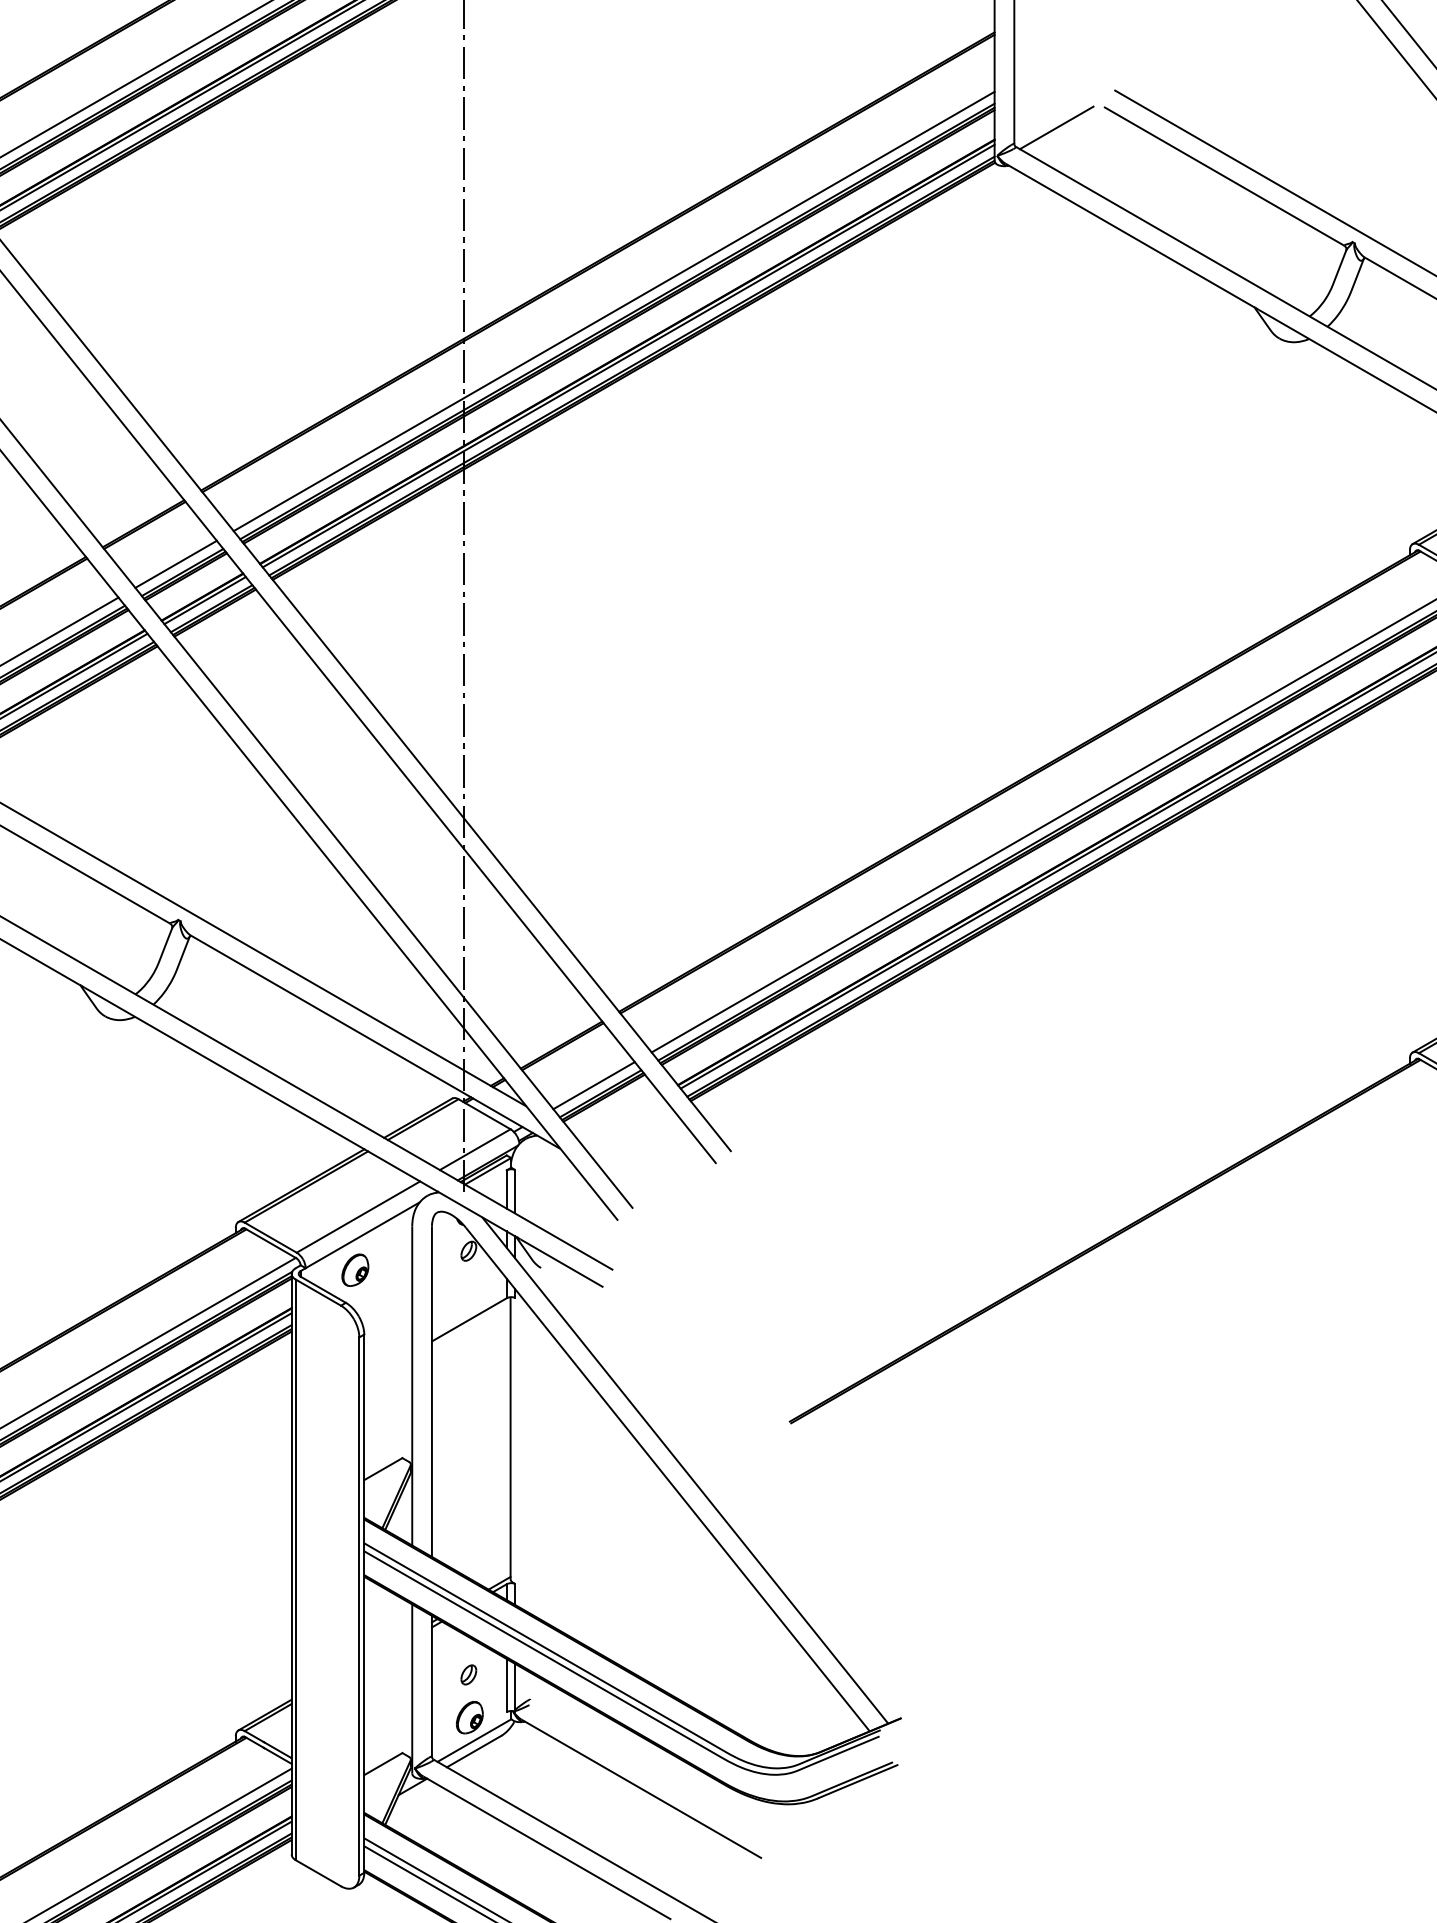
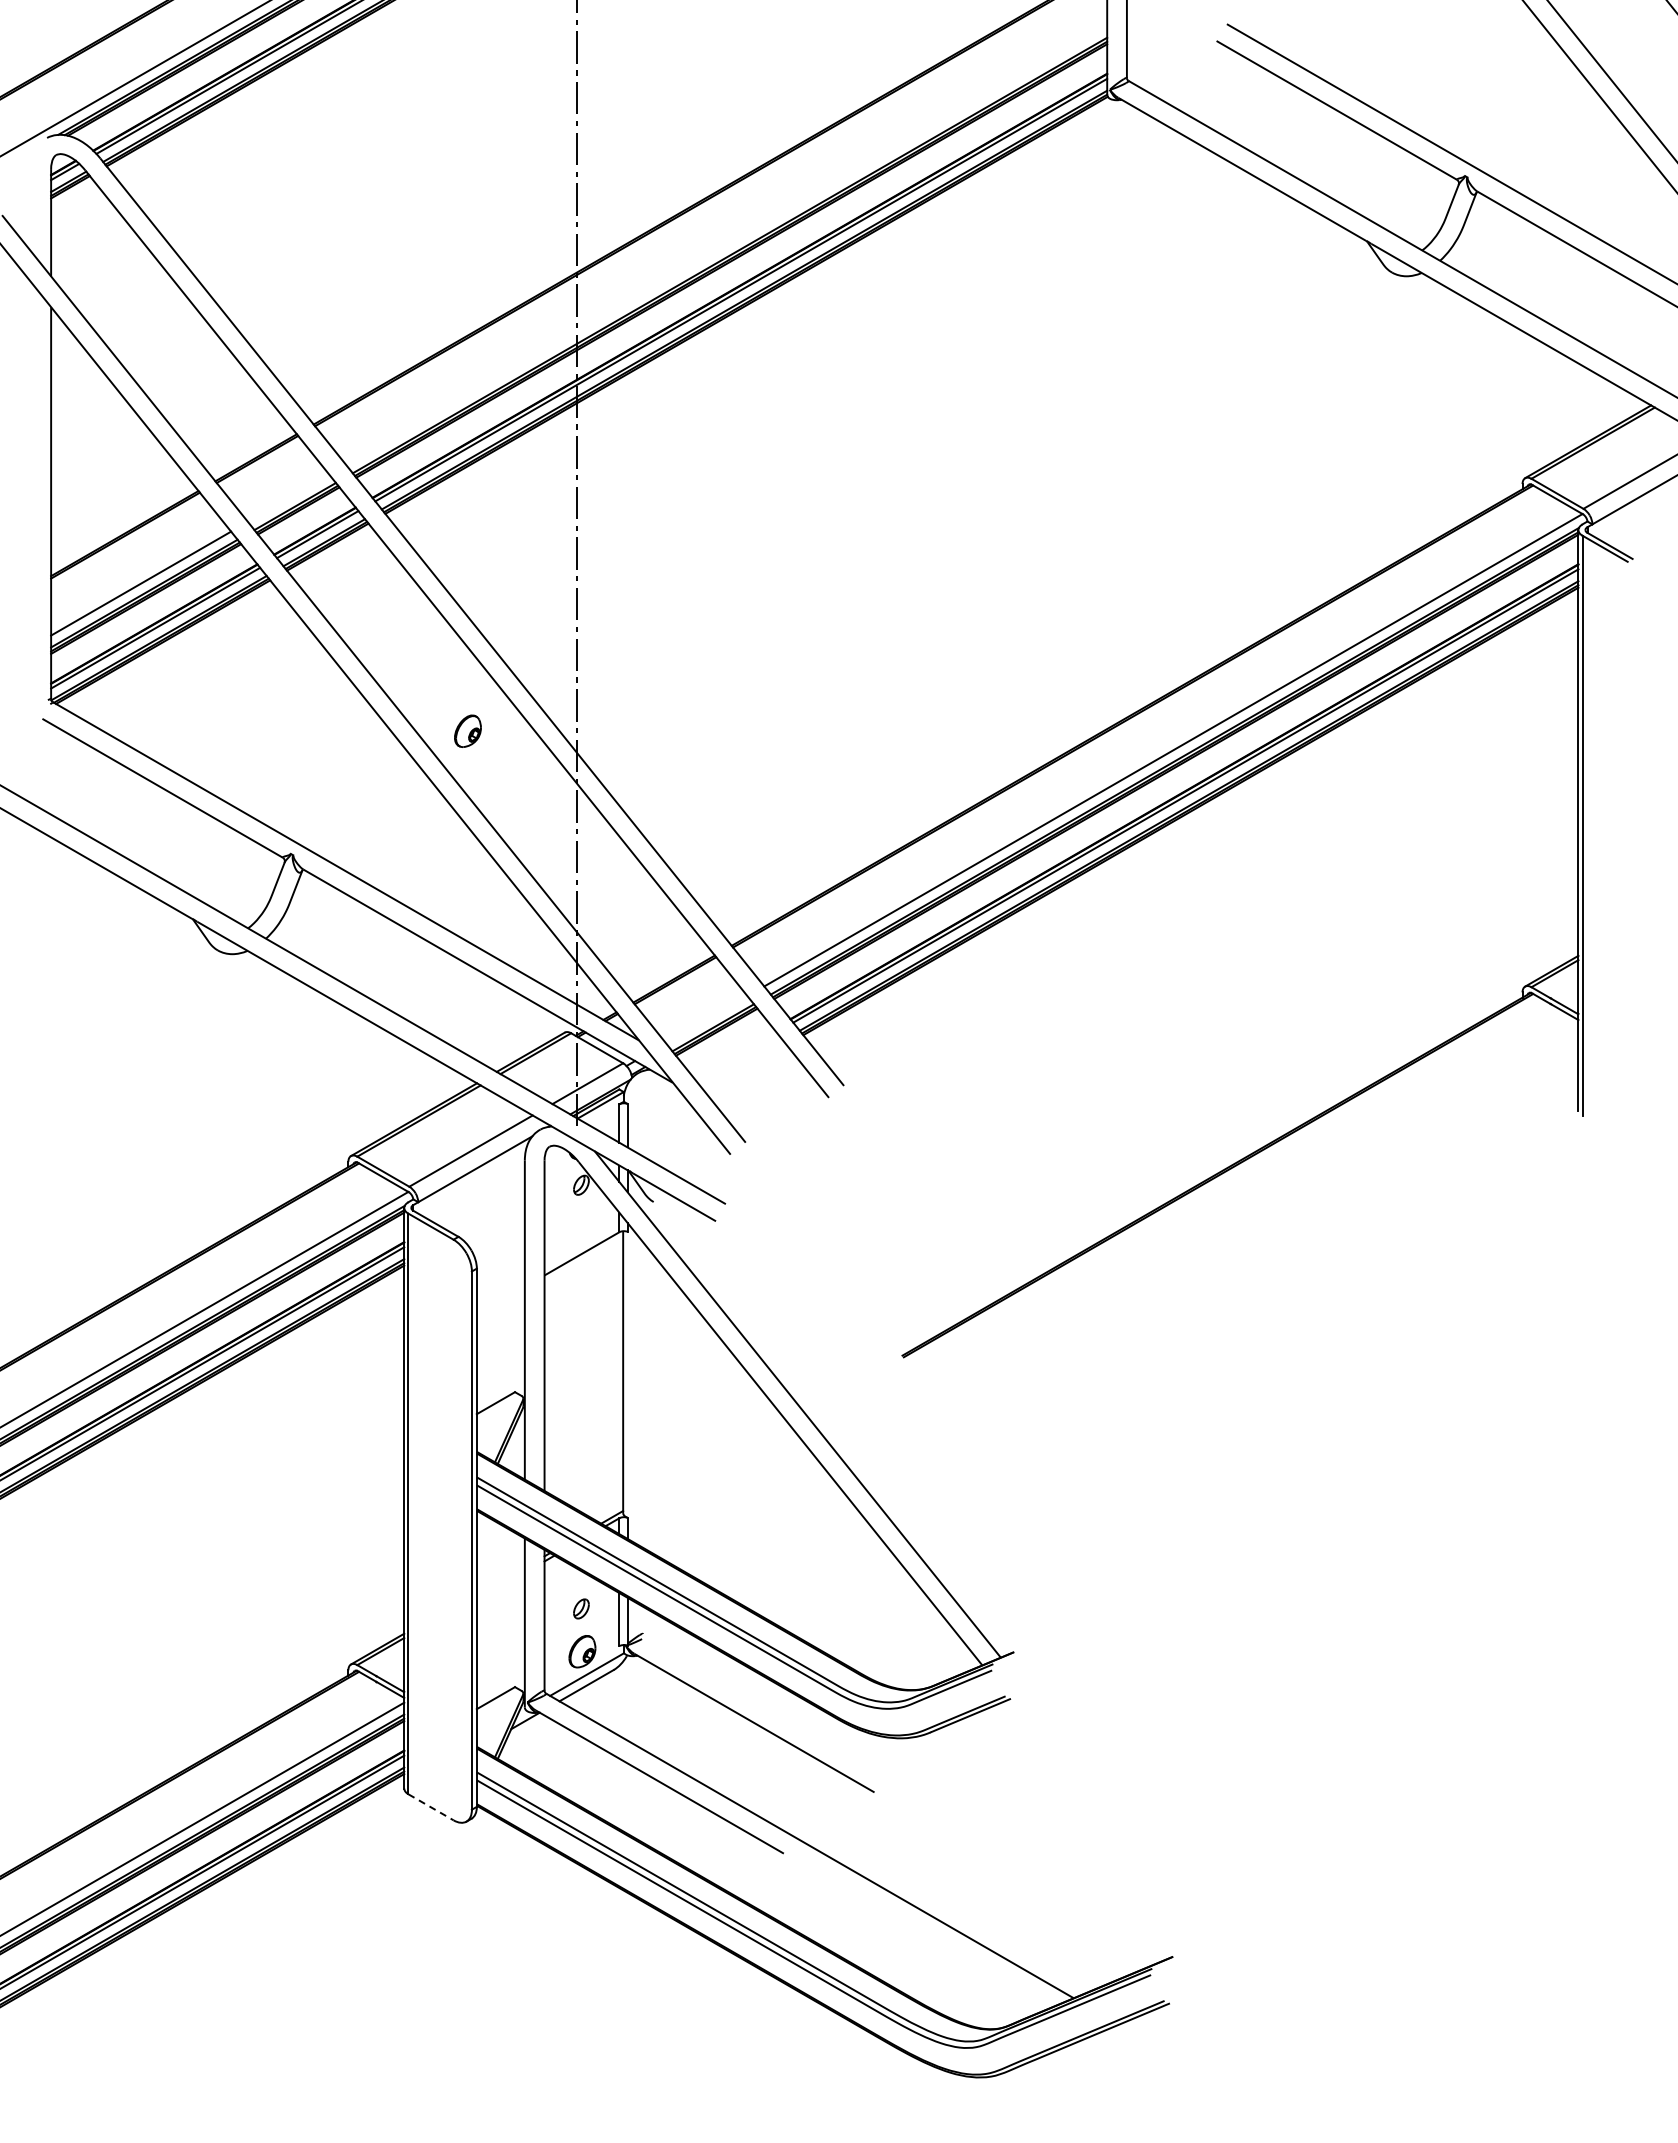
line: (1056, 127) -> (1169, 61), removed
line: (613, 311) -> (726, 245), removed
line: (175, 563) -> (288, 497), removed
line: (593, 1085) -> (706, 1019), removed
part: (354, 1269) -> (467, 730), moved
line: (318, 1873) -> (431, 1807), solid -> dashed

